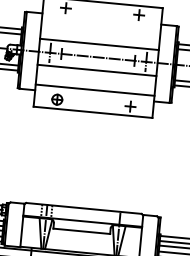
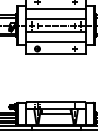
line: (100, 25) -> (55, 9), added

